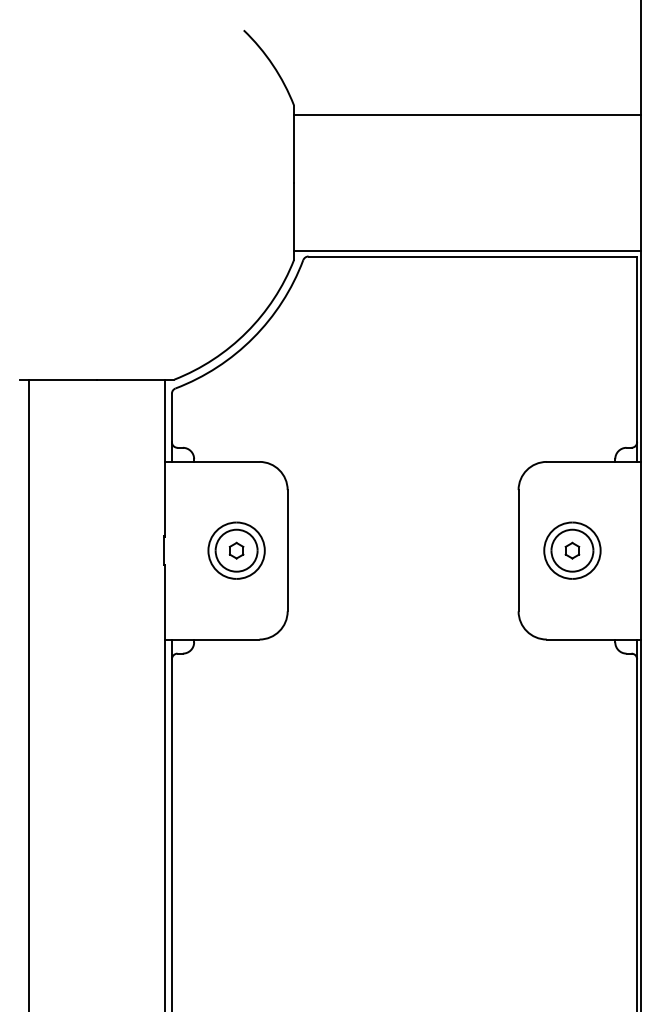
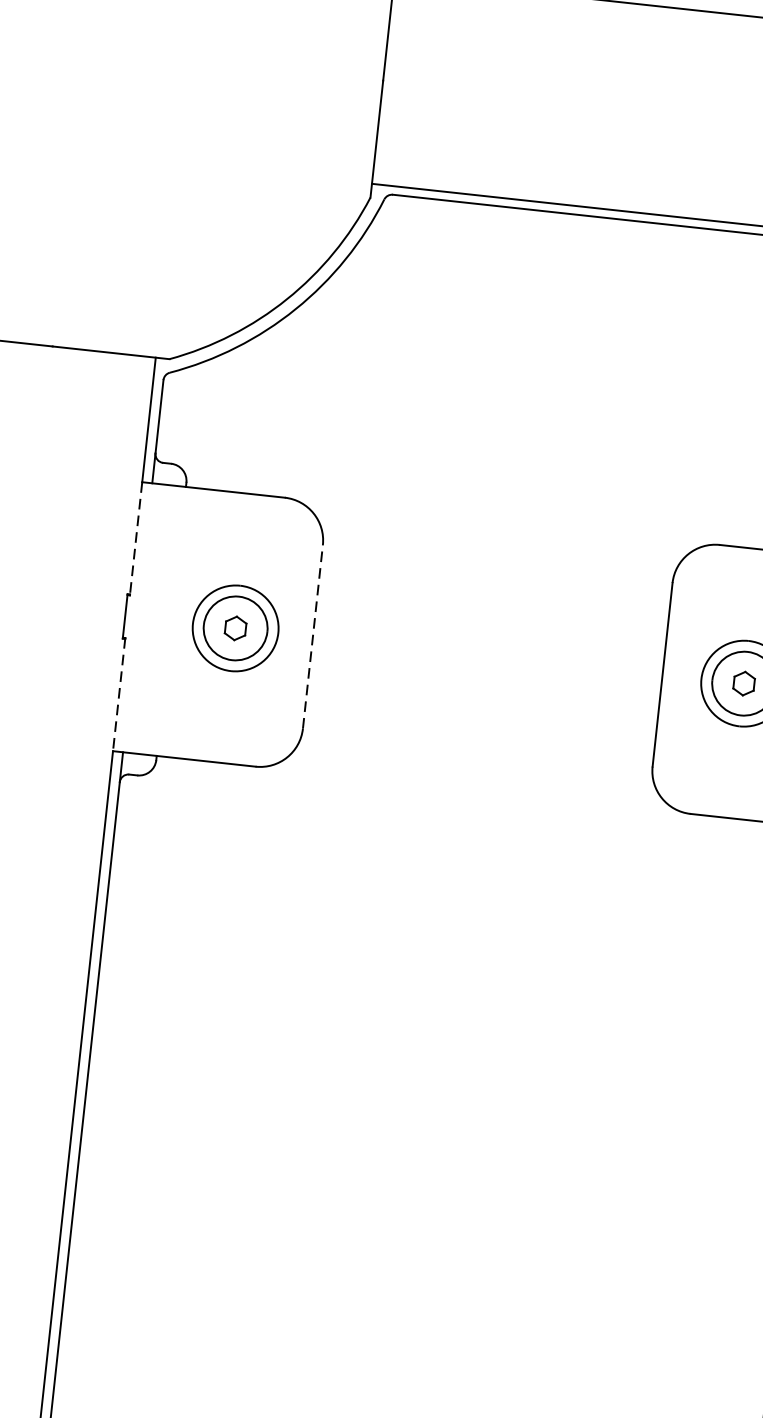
line: (165, 499) -> (136, 539), solid -> dashed
line: (287, 550) -> (312, 636), solid -> dashed
line: (165, 602) -> (119, 695), solid -> dashed

